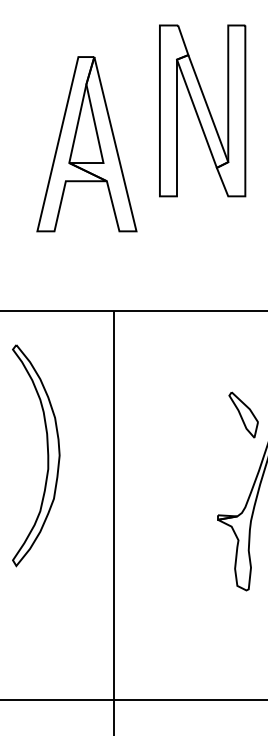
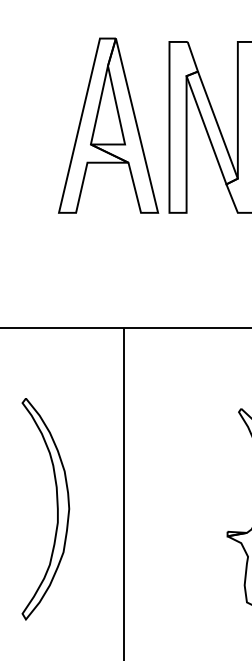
part: (86, 144) -> (108, 125), moved
part: (47, 455) -> (57, 508), moved

